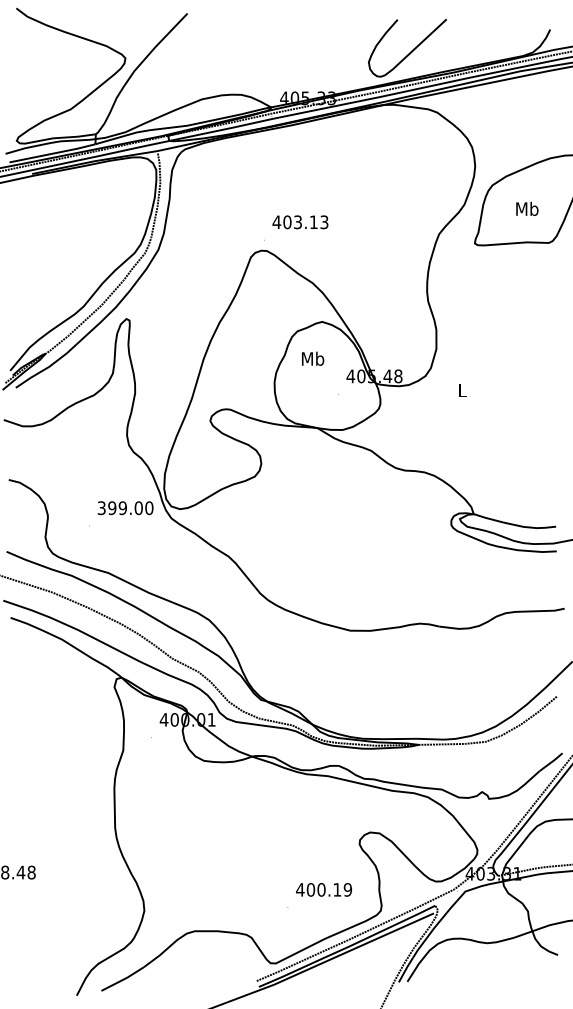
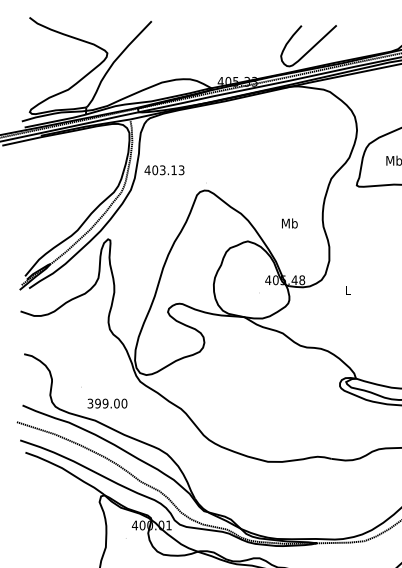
text: (300, 222) -> (164, 170), moved
text: (313, 358) -> (290, 223), moved
text: (125, 508) -> (107, 403), moved

